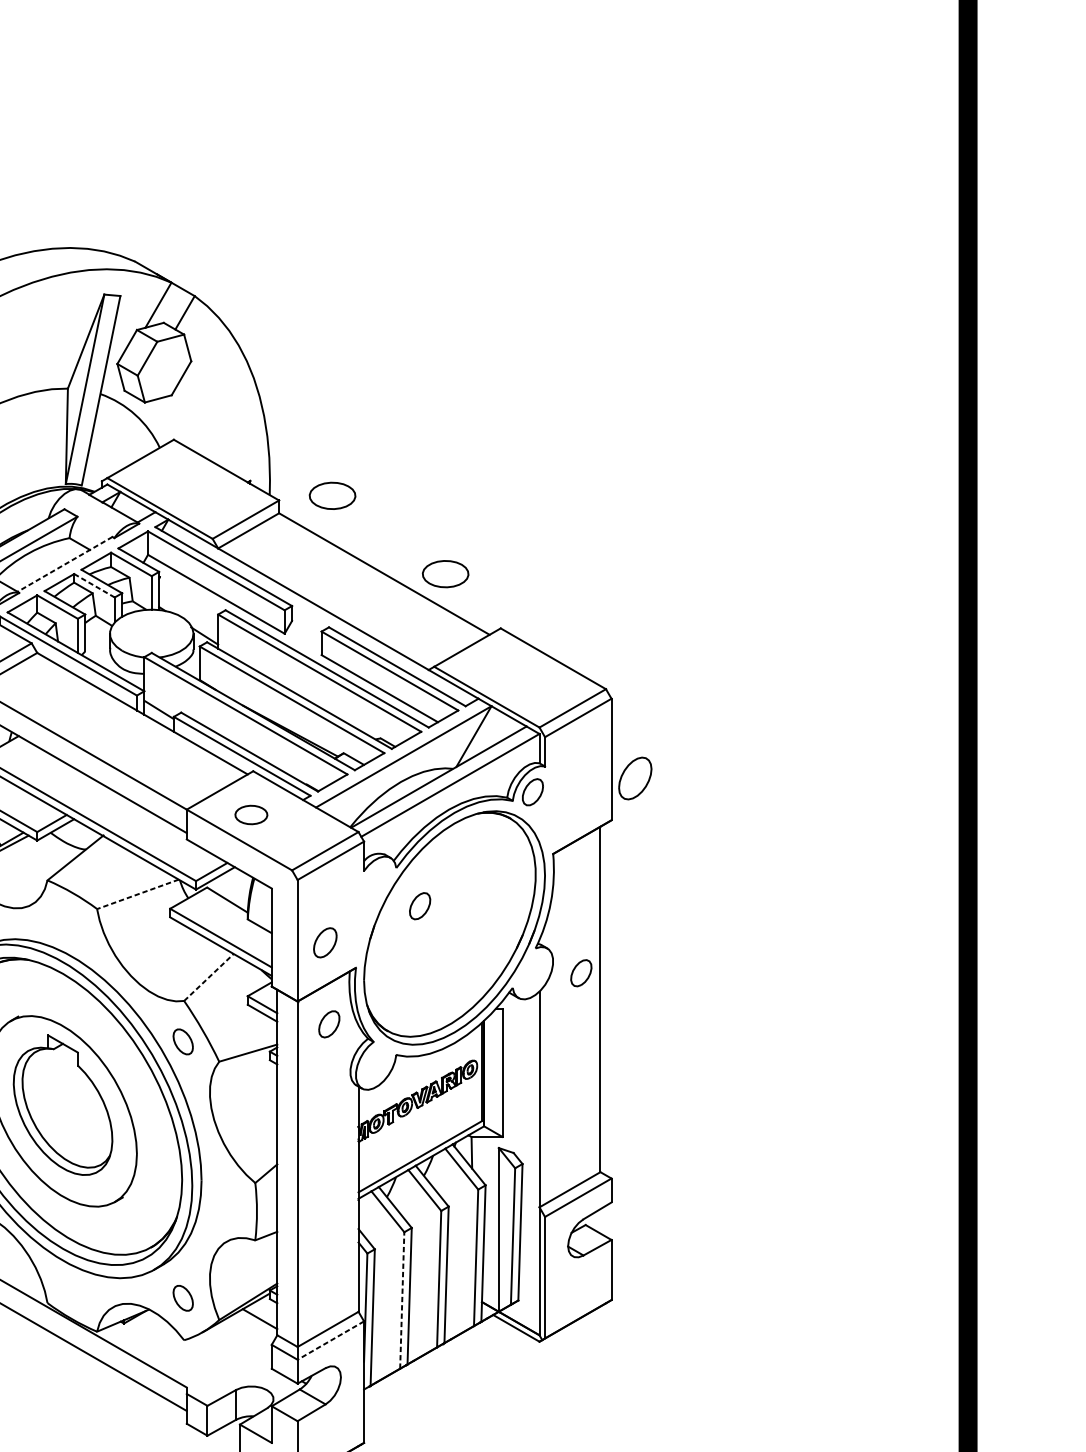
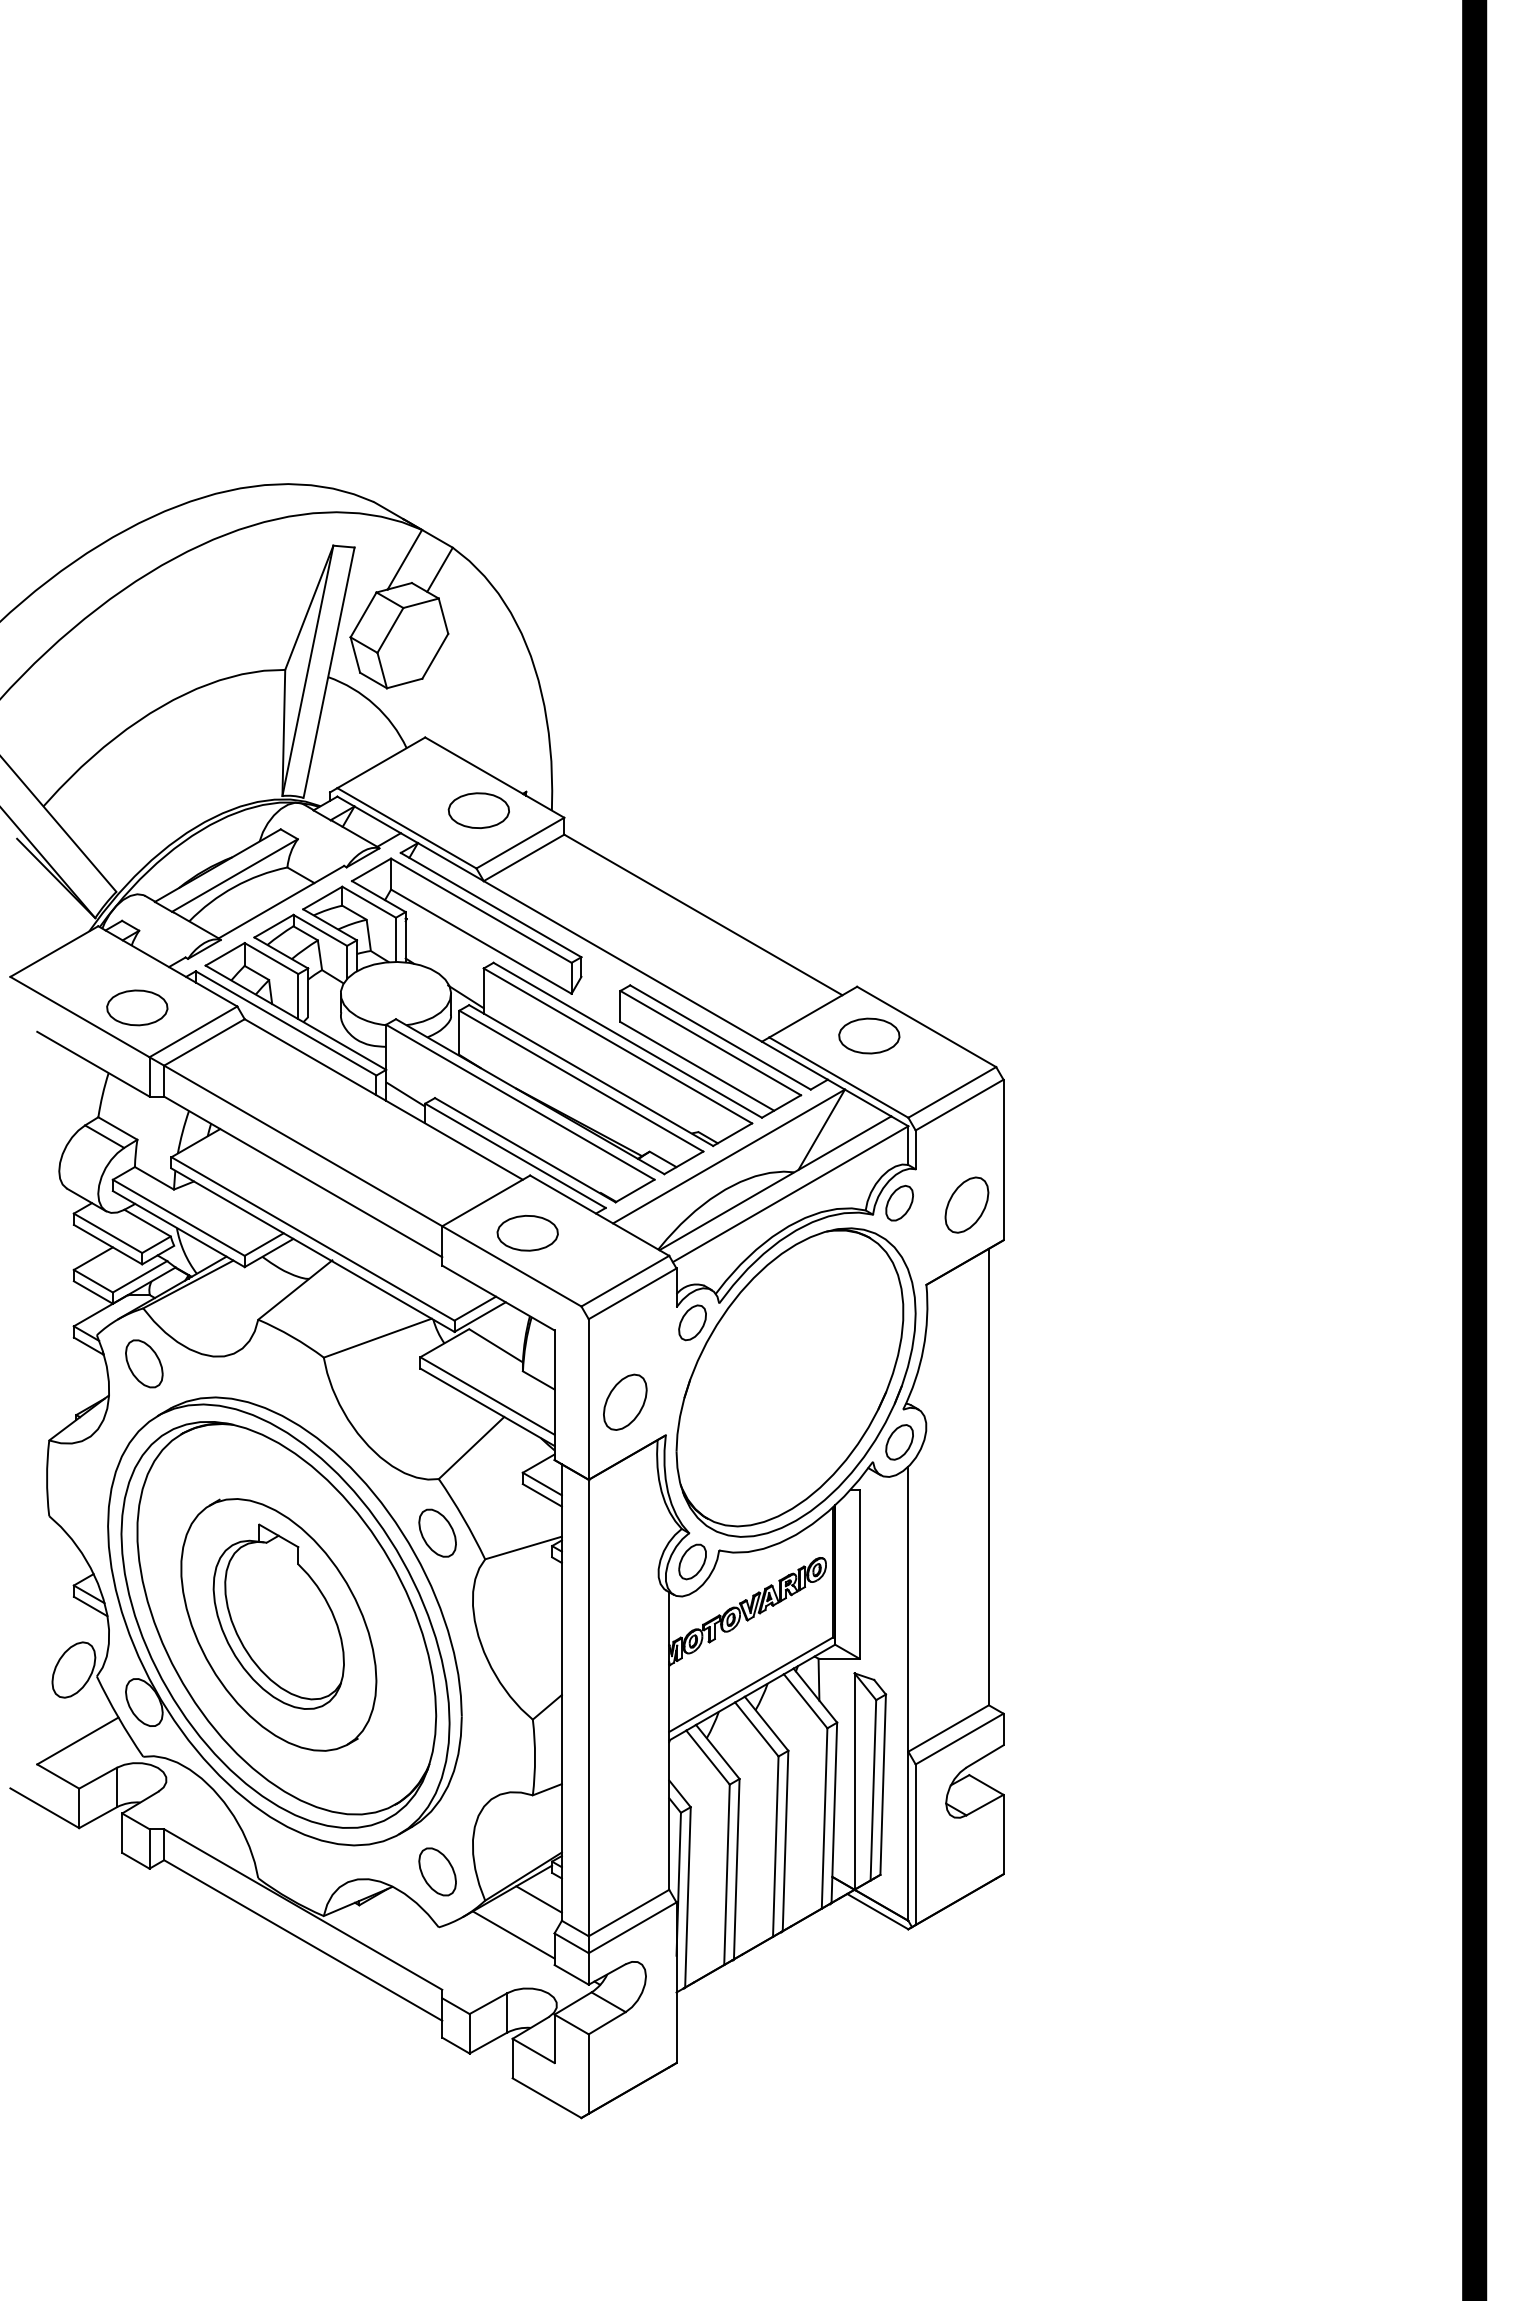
part: (332, 495) -> (478, 810), moved
line: (65, 564) -> (281, 902), dashed -> solid
part: (445, 573) -> (869, 1035), moved
line: (94, 585) -> (320, 930), dashed -> solid
part: (634, 778) -> (966, 1204), moved
part: (251, 815) -> (527, 1233), size x1.43
line: (137, 894) -> (377, 1338), dashed -> solid
part: (420, 905) -> (692, 1322), moved
part: (325, 942) -> (625, 1401), size x1.43
part: (581, 973) -> (899, 1442), moved
line: (208, 977) -> (471, 1447), dashed -> solid
part: (329, 1024) -> (692, 1561), moved
part: (183, 1041) -> (437, 1532), size x1.43
part: (183, 1297) -> (437, 1871), size x1.43
line: (402, 1300) -> (727, 1874), dashed -> solid
line: (330, 1340) -> (632, 1927), dashed -> solid
line: (240, 1345) -> (513, 1934), added

